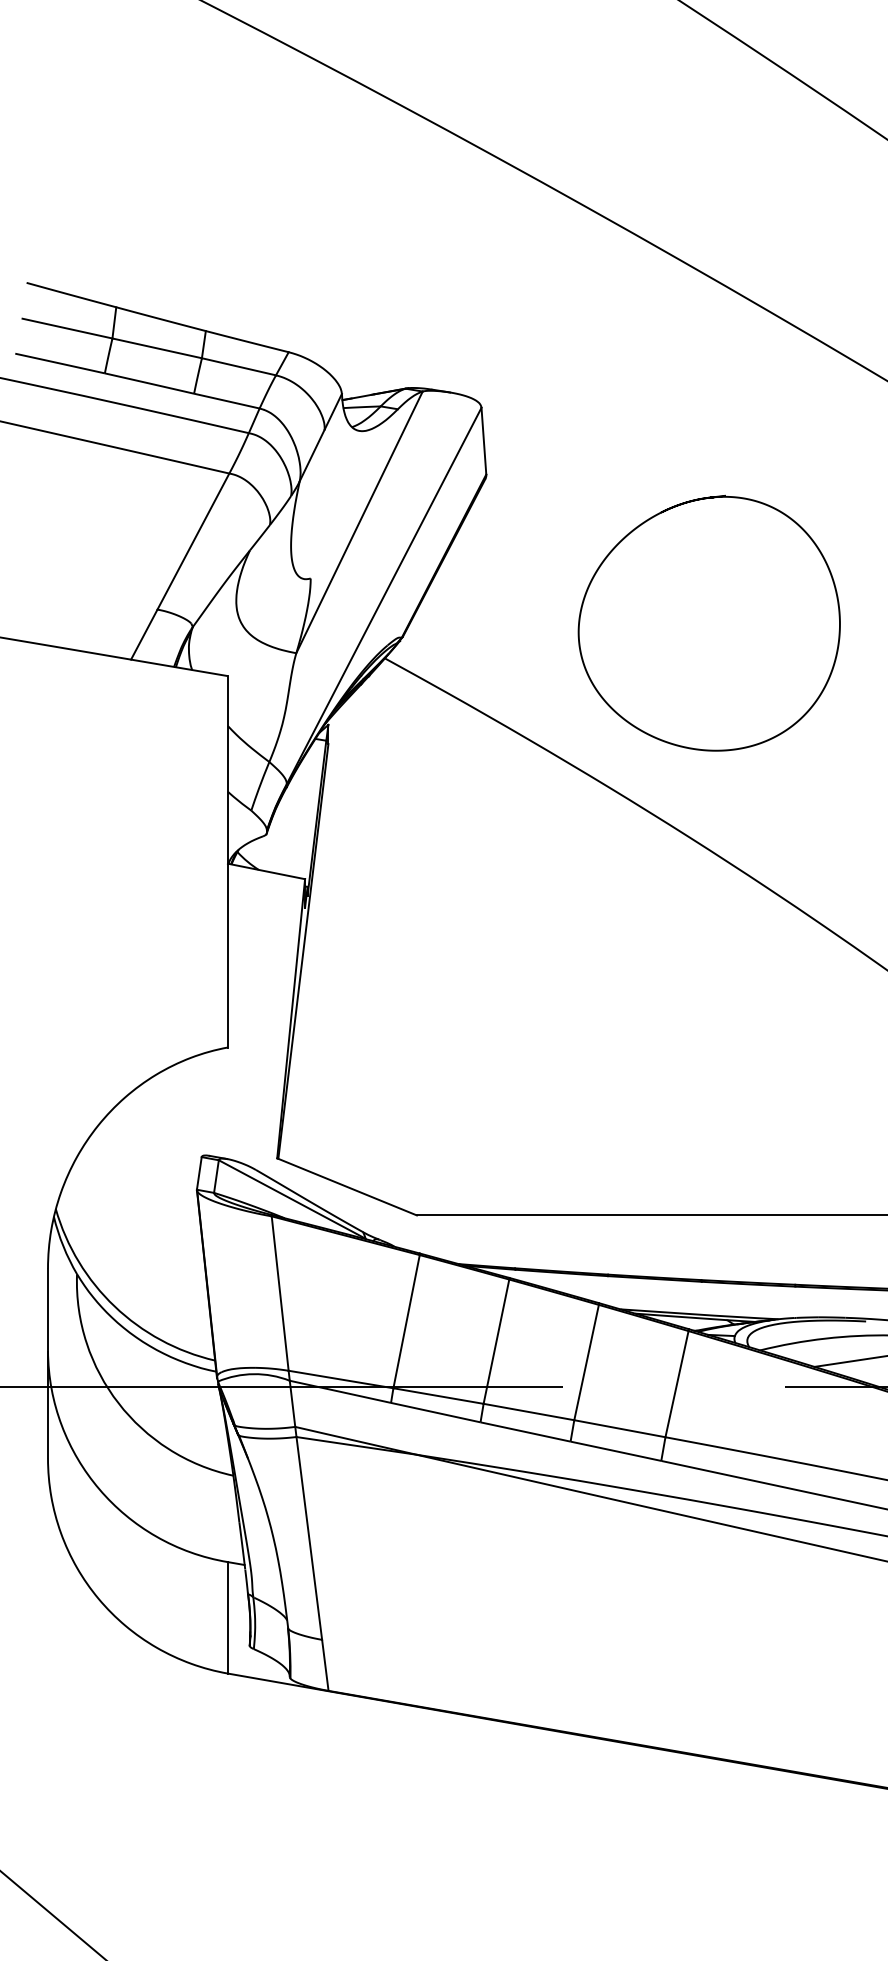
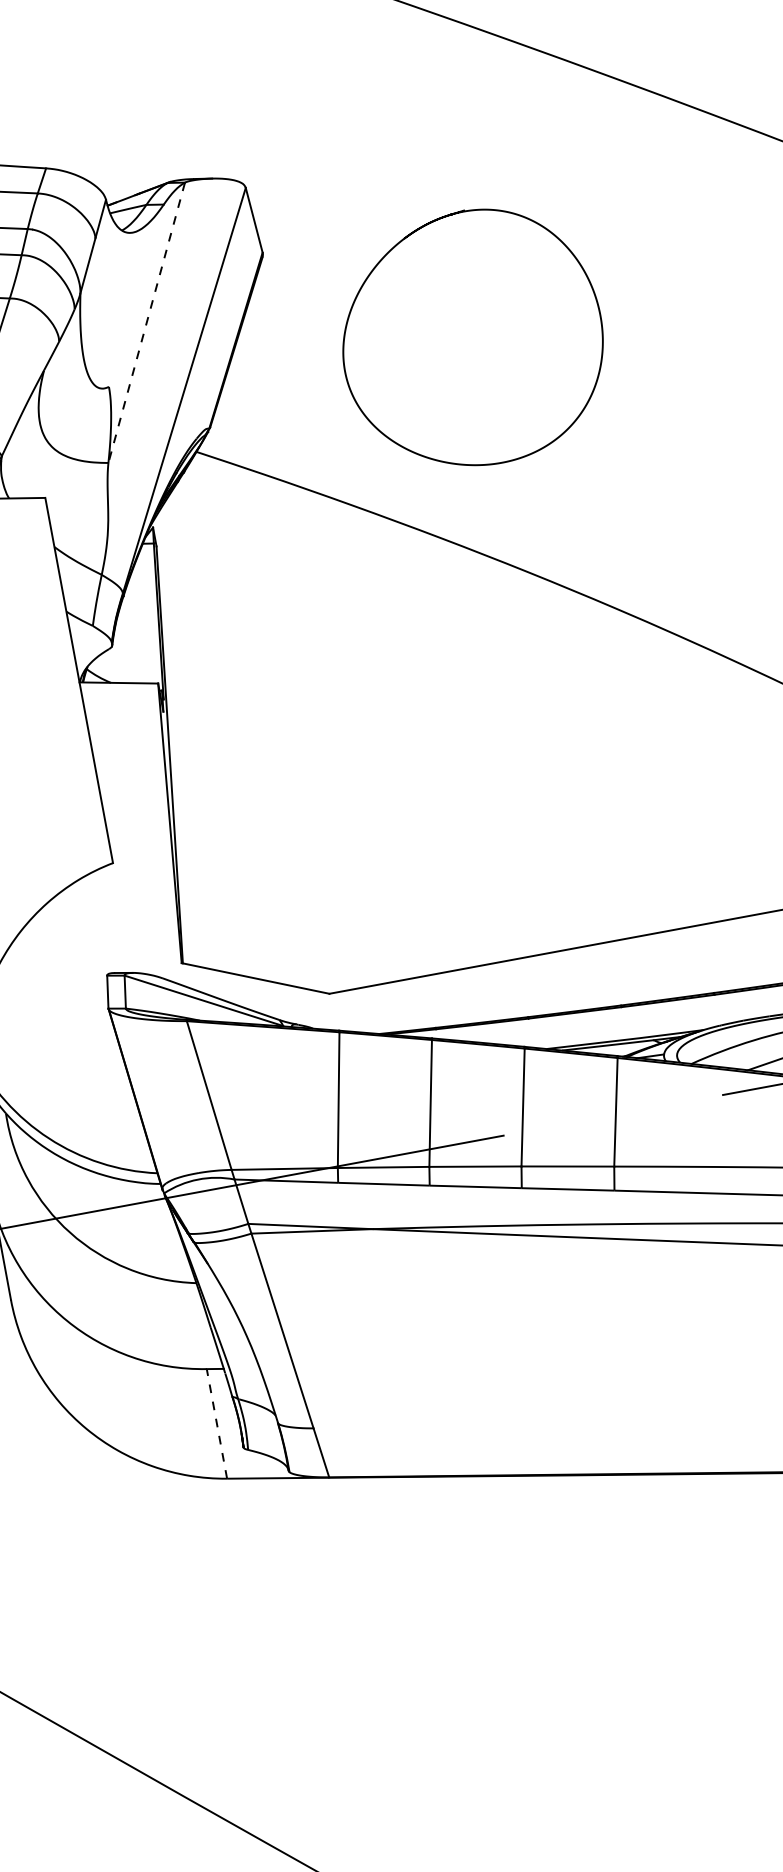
line: (359, 522) -> (146, 322), solid -> dashed
curve: (643, 524) -> (389, 253), moved
line: (227, 1617) -> (216, 1423), solid -> dashed

